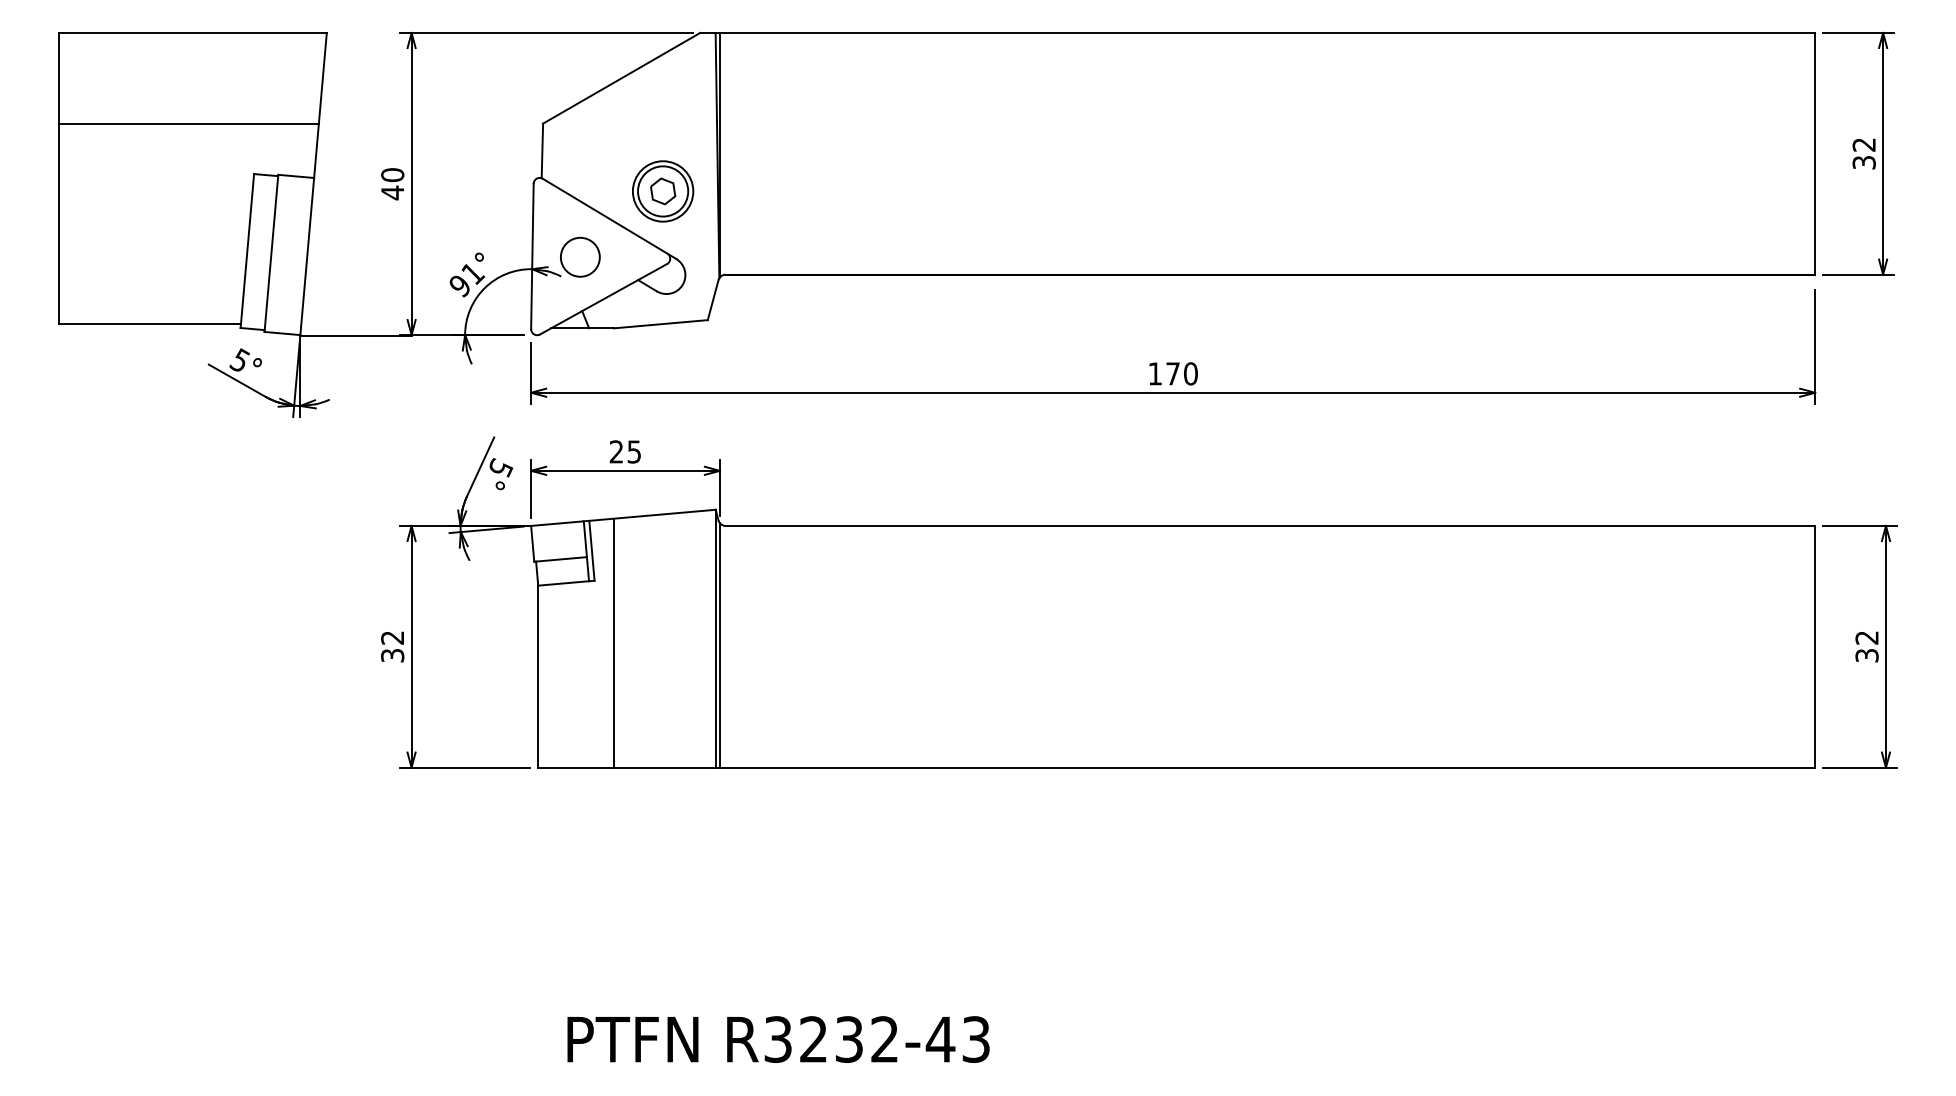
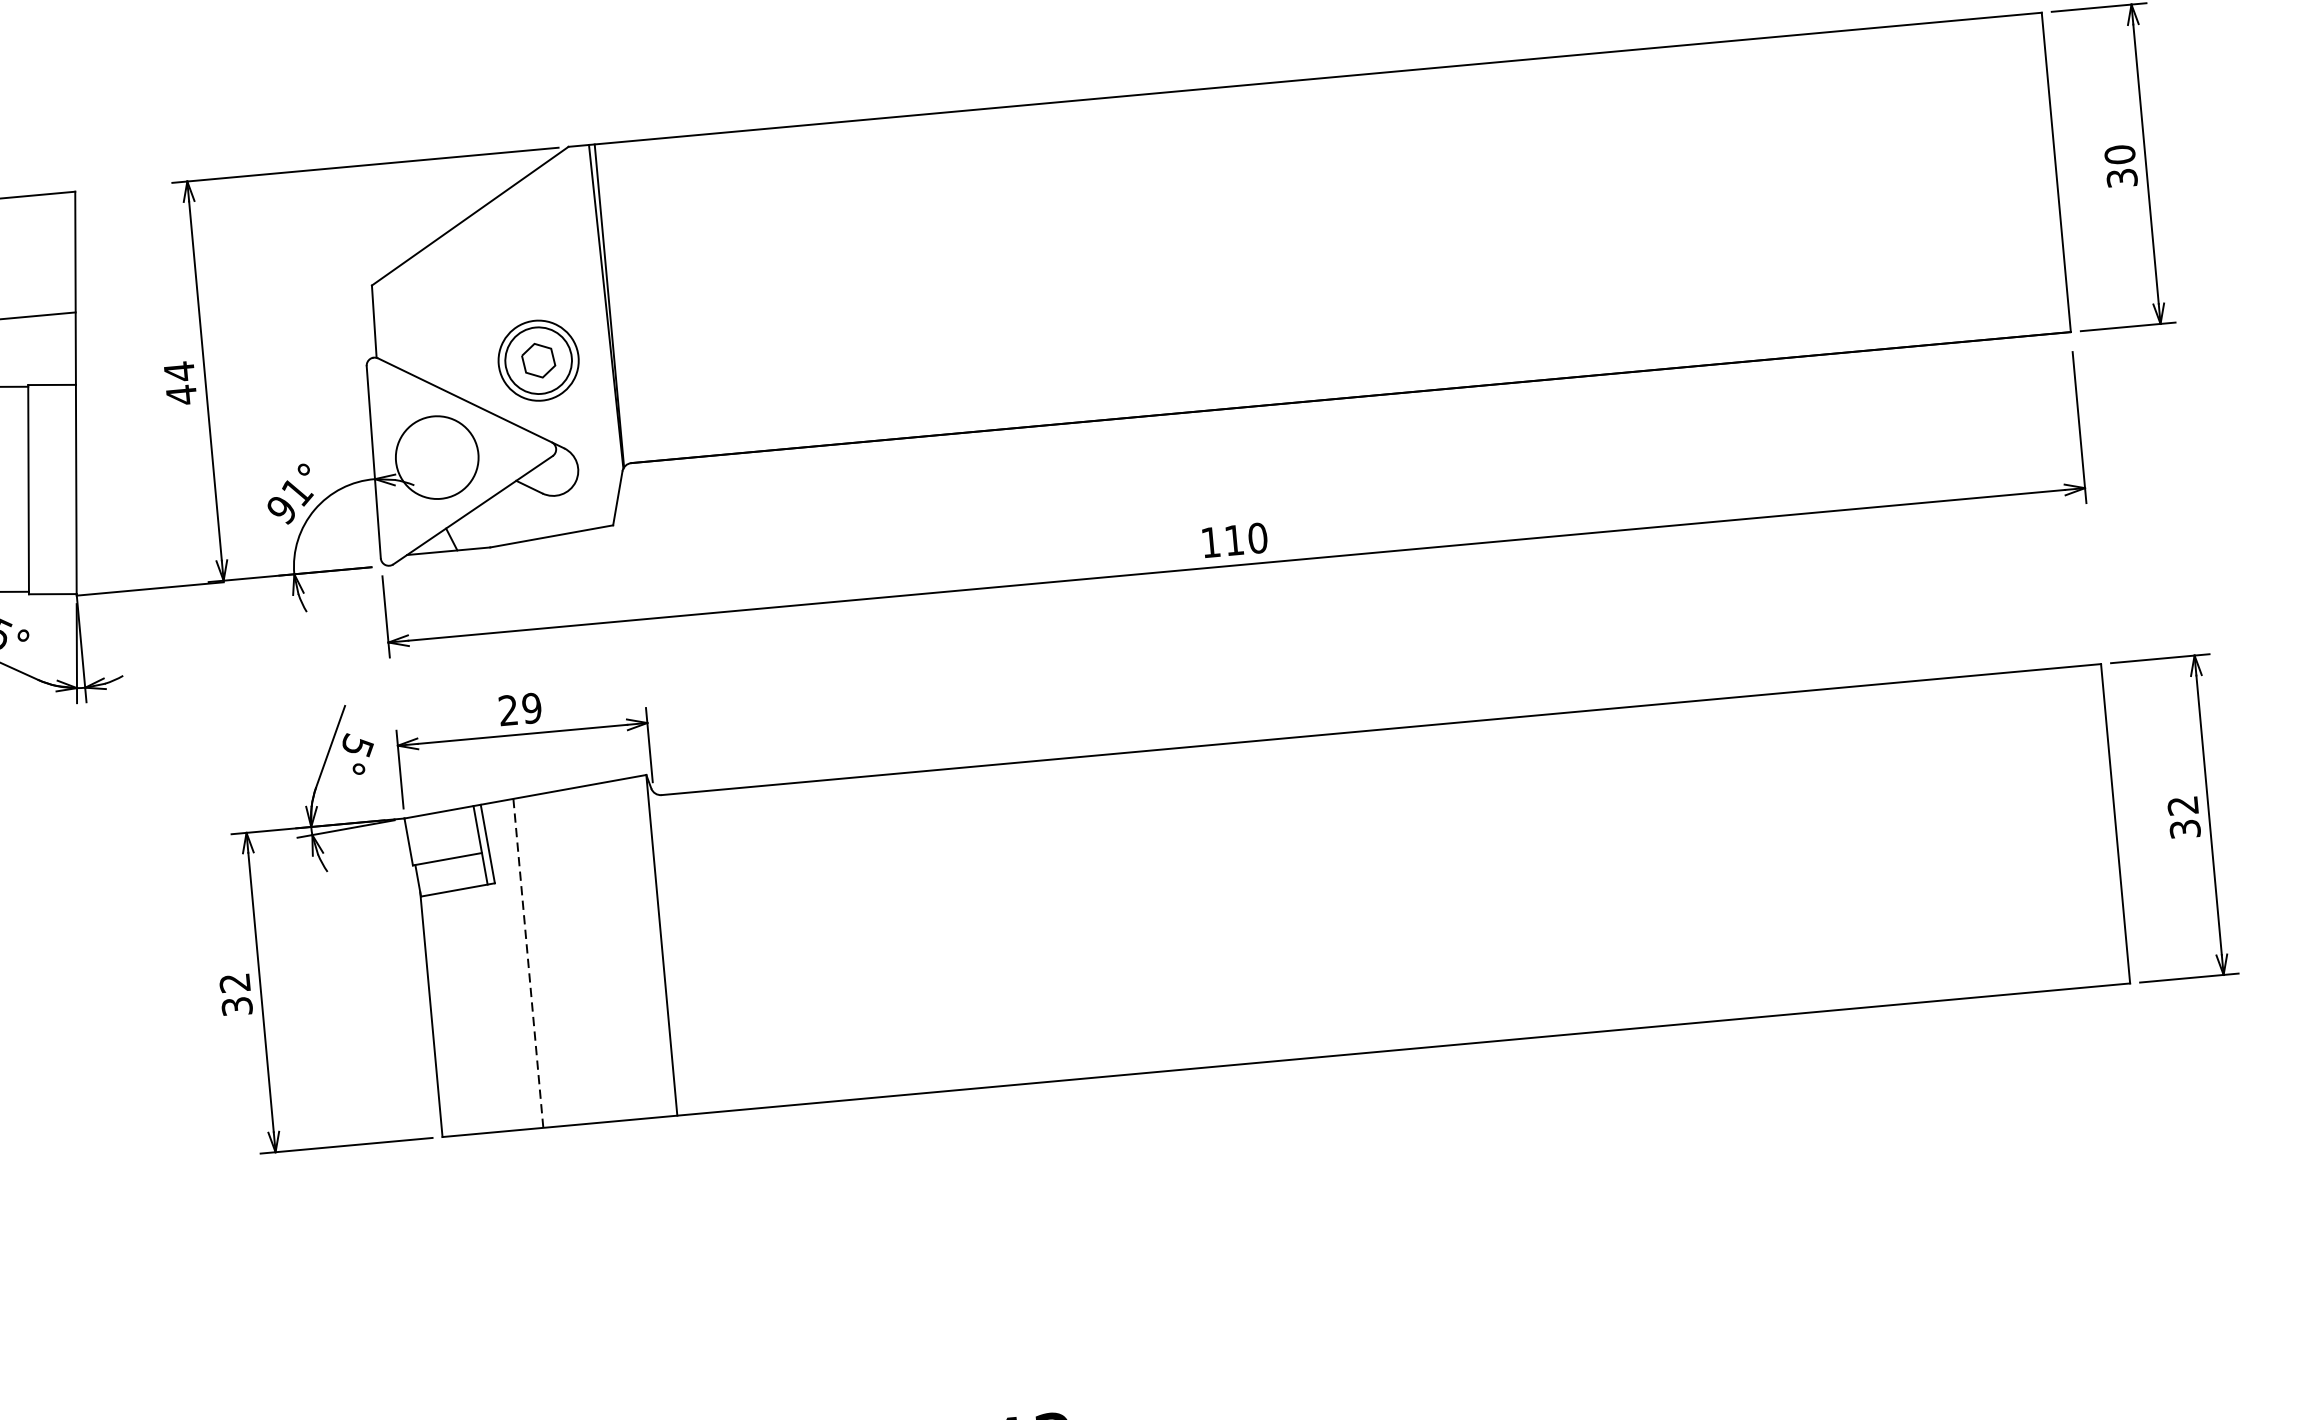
text: (1863, 144) -> (2119, 154), 32 -> 30
text: (392, 174) -> (179, 370), 40 -> 44
circle: (579, 256) -> (435, 456), size x1.6
text: (1172, 373) -> (1233, 539), 170 -> 110
text: (634, 451) -> (532, 707), 25 -> 29
line: (614, 643) -> (528, 963), solid -> dashed
line: (719, 645) -> (667, 953), removed

